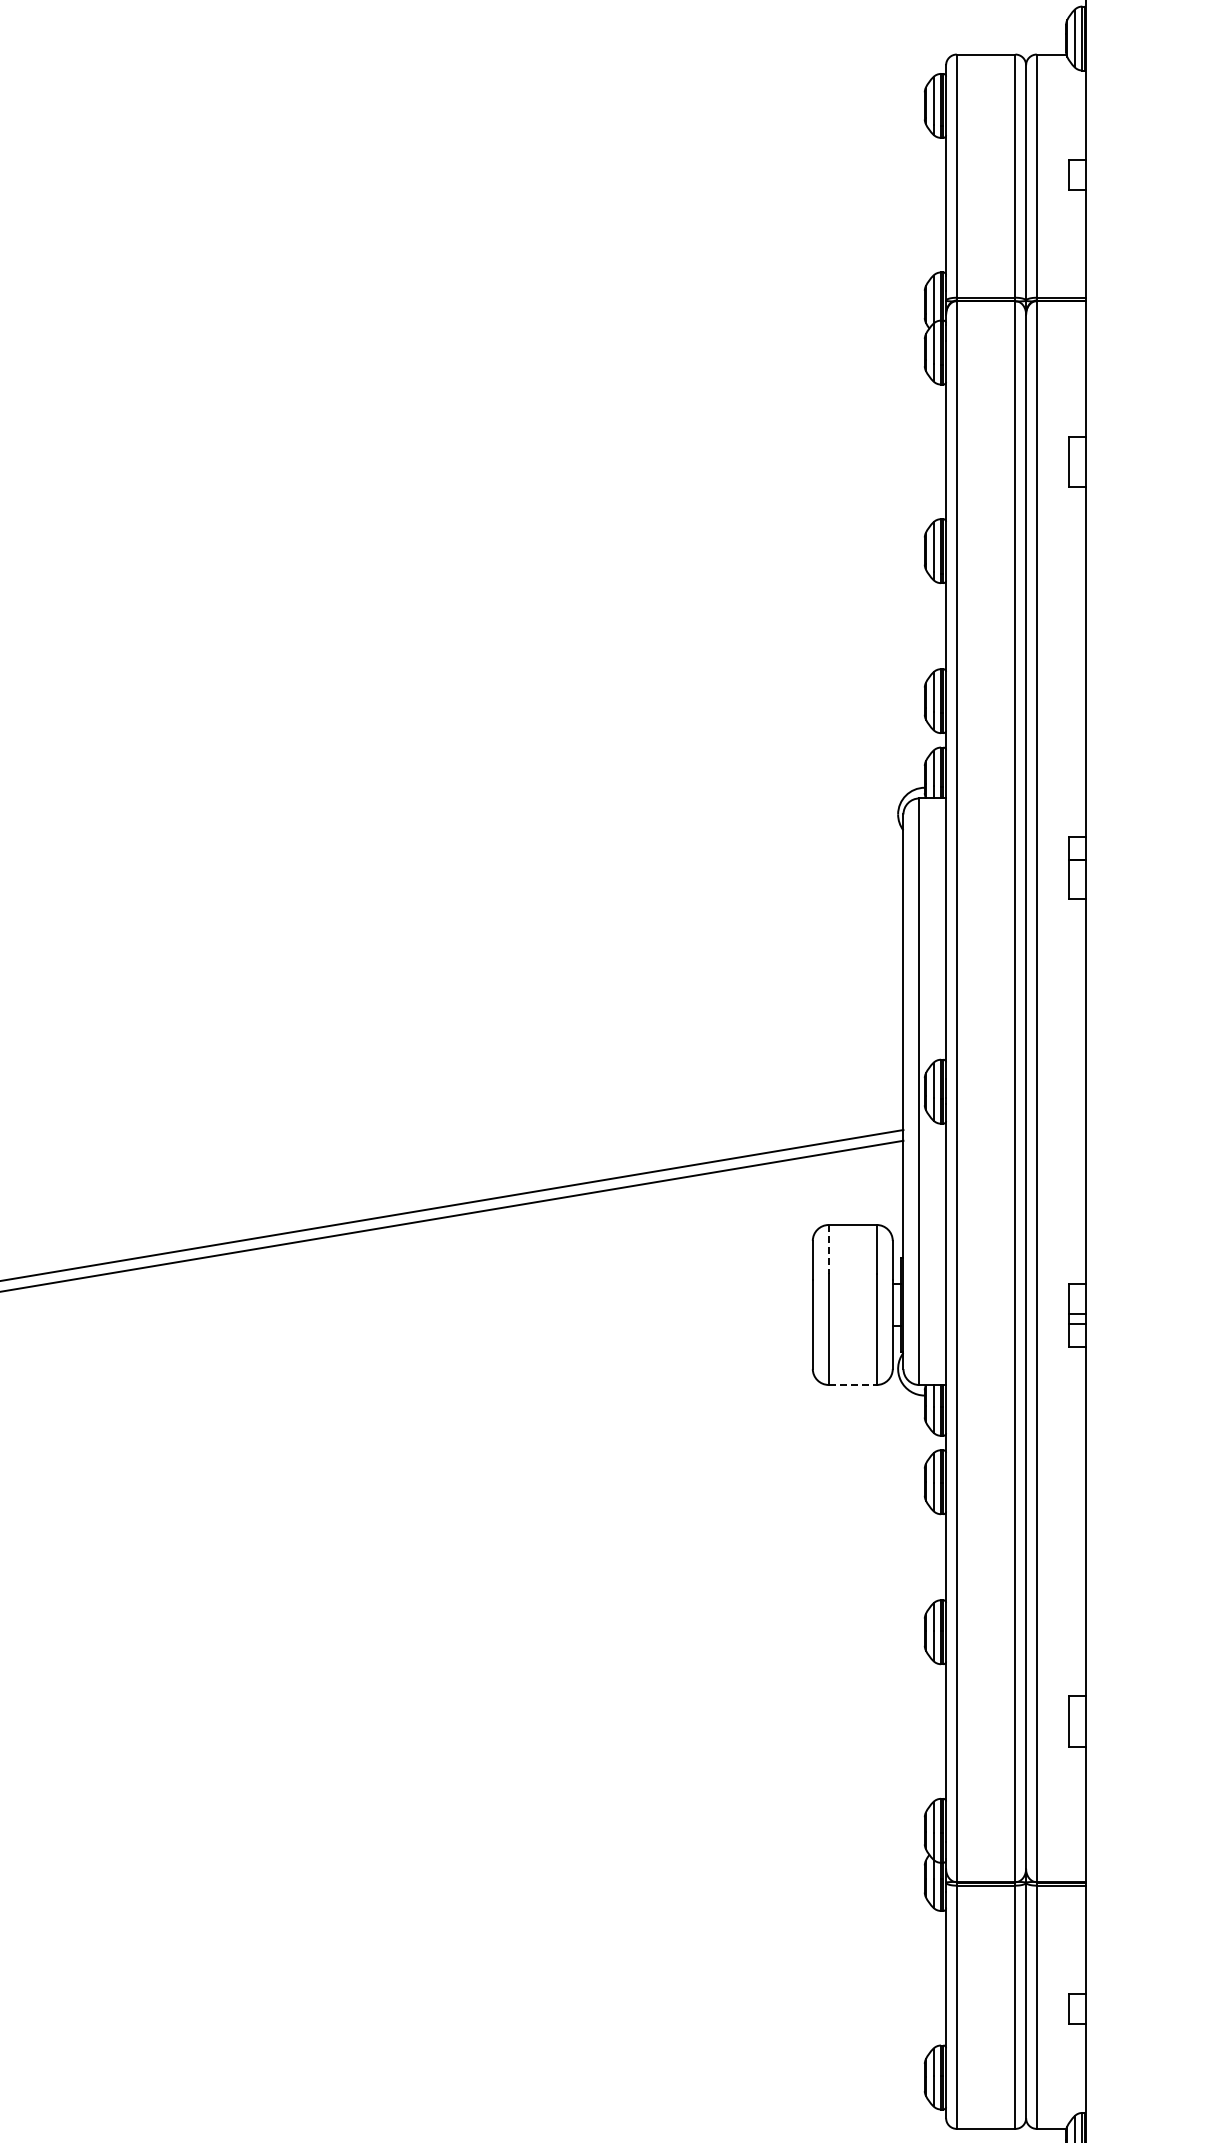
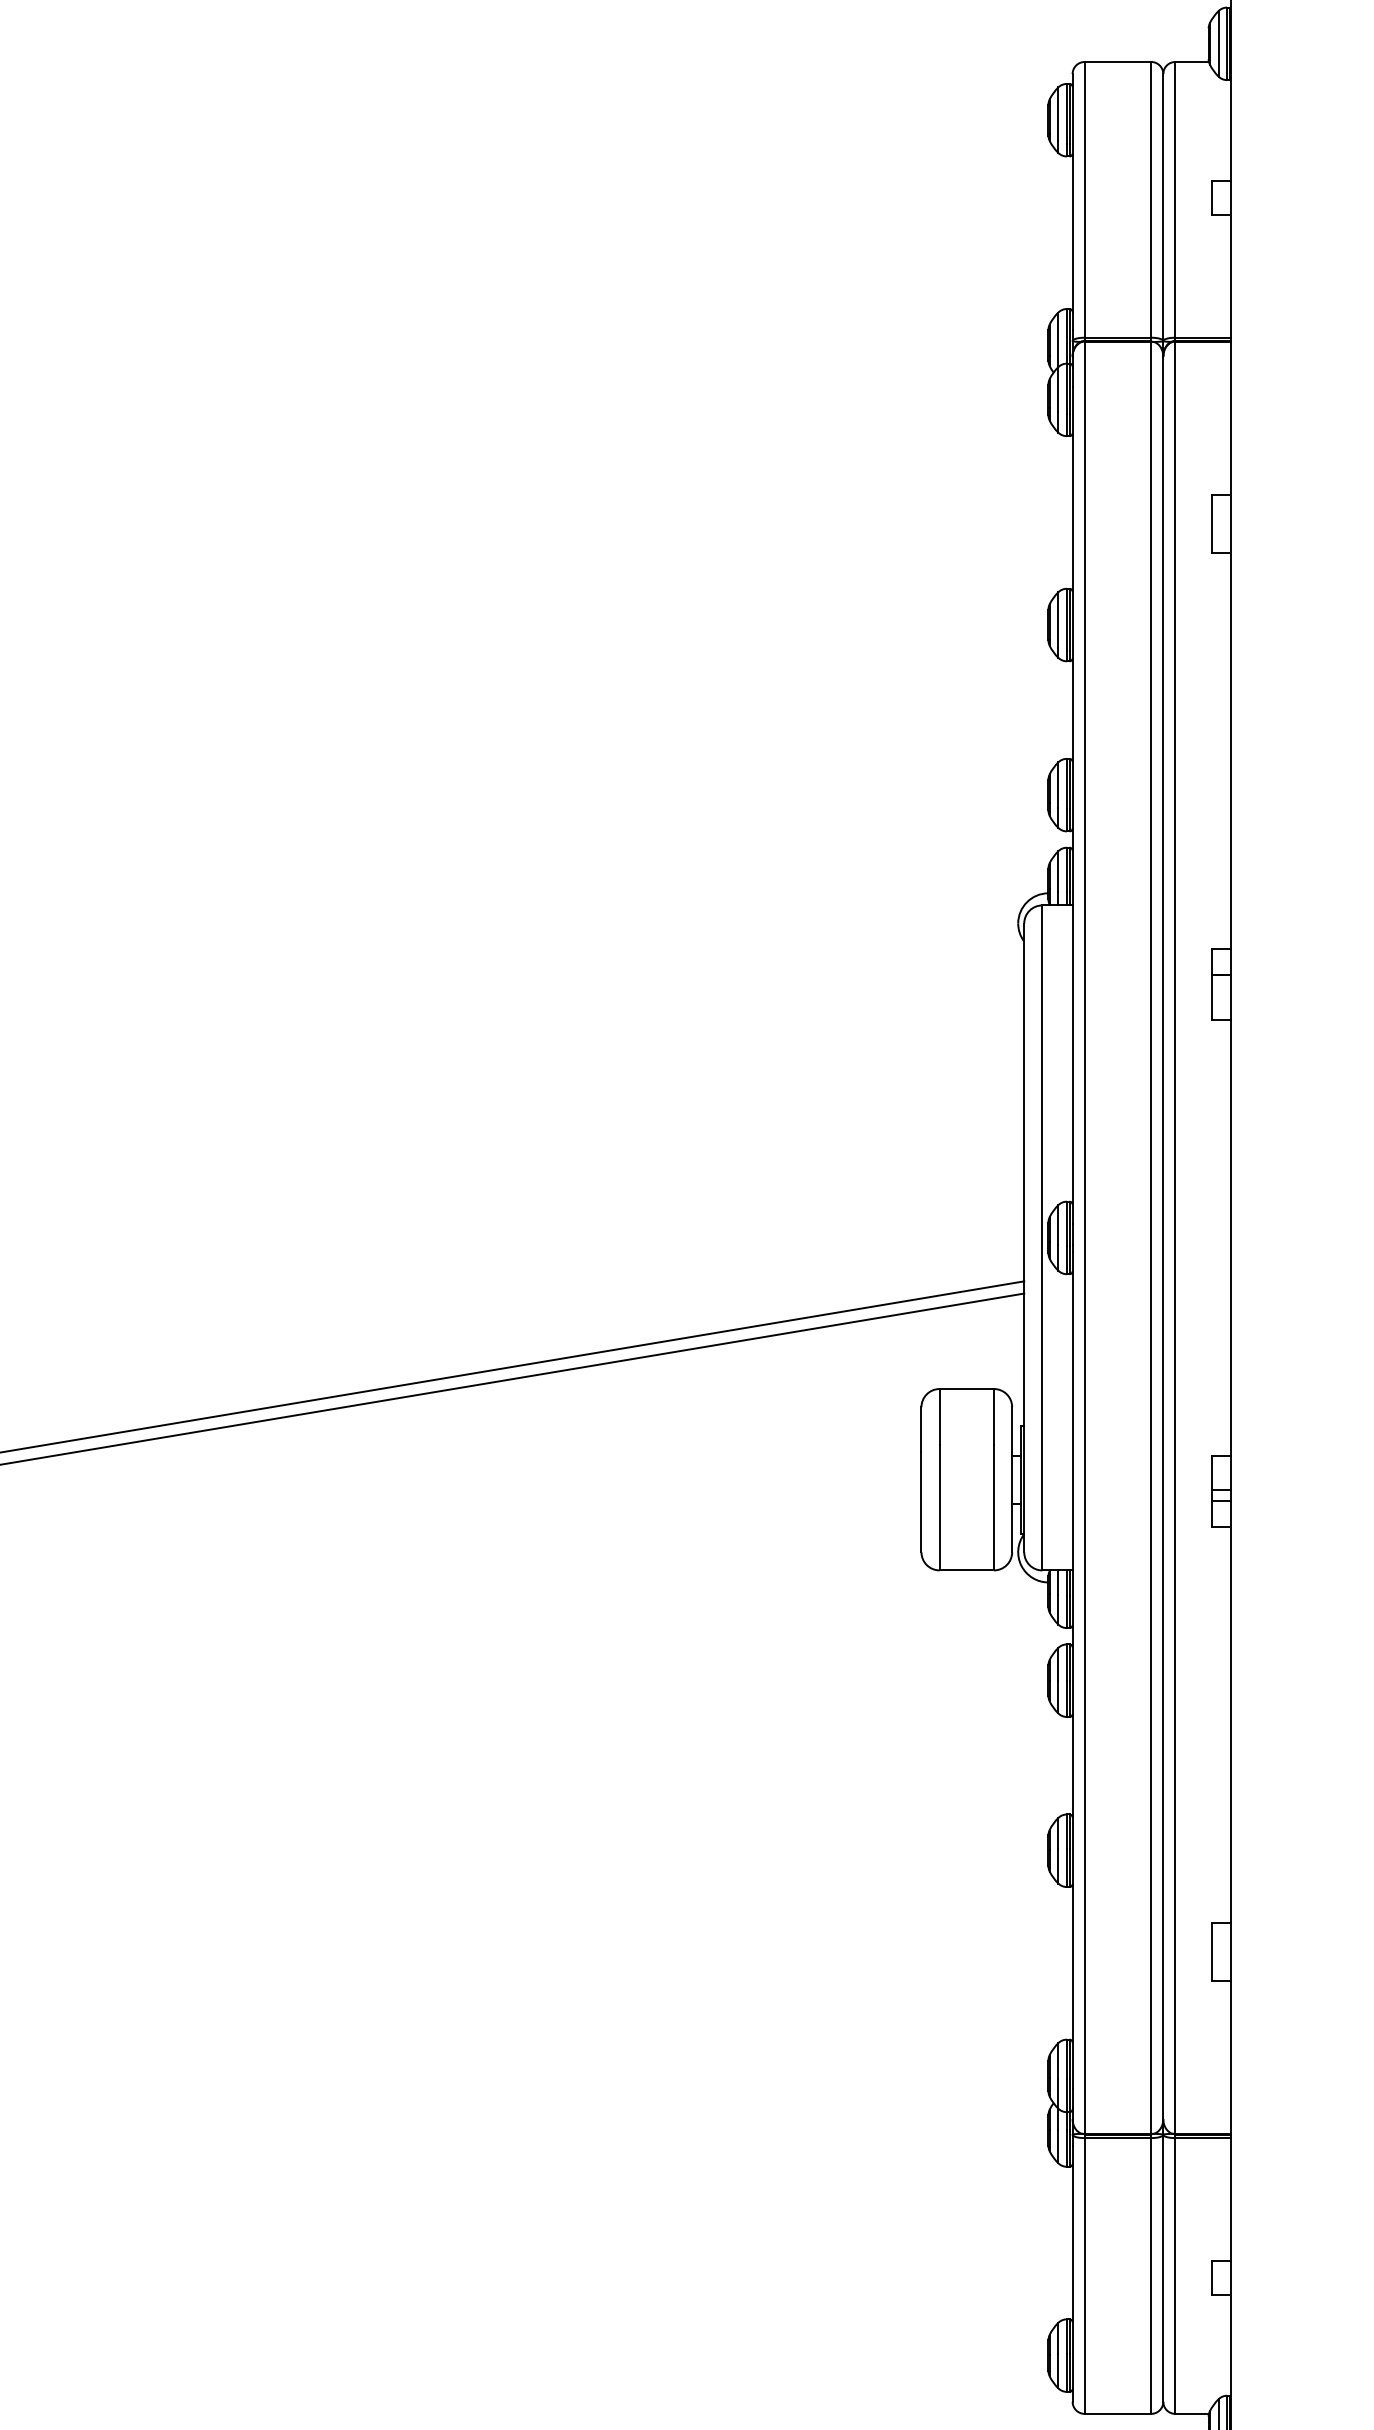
line: (828, 1249) -> (939, 1416), dashed -> solid
line: (852, 1384) -> (966, 1569), dashed -> solid

